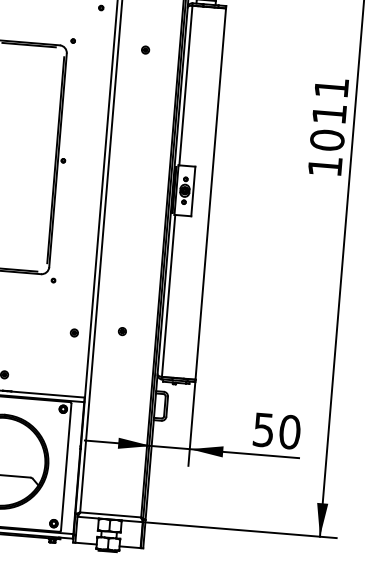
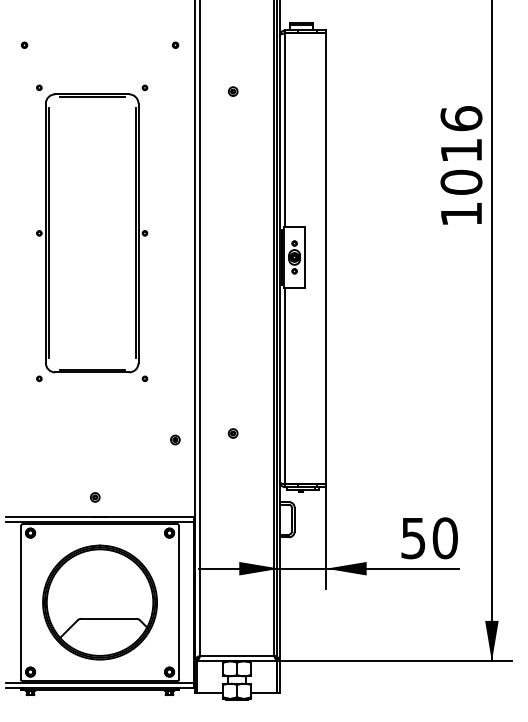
text: (331, 87) -> (461, 118), 1011 -> 1016

